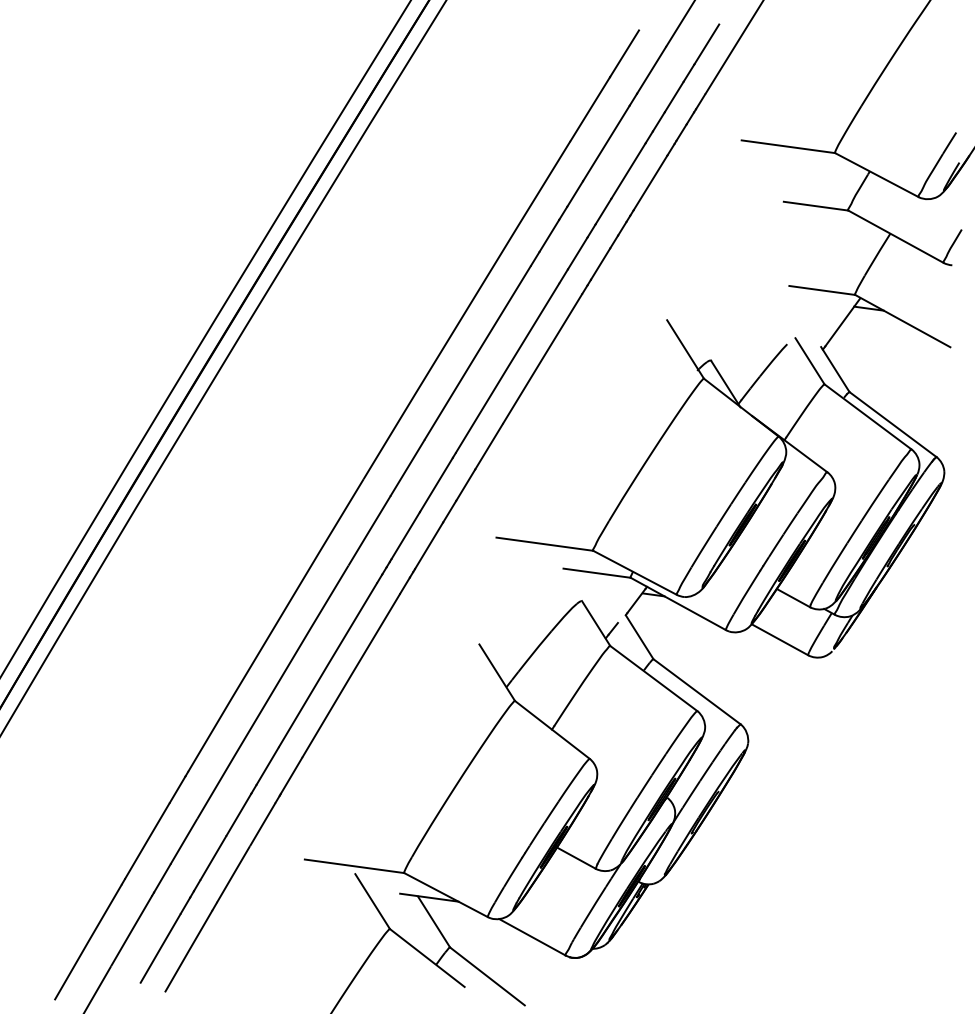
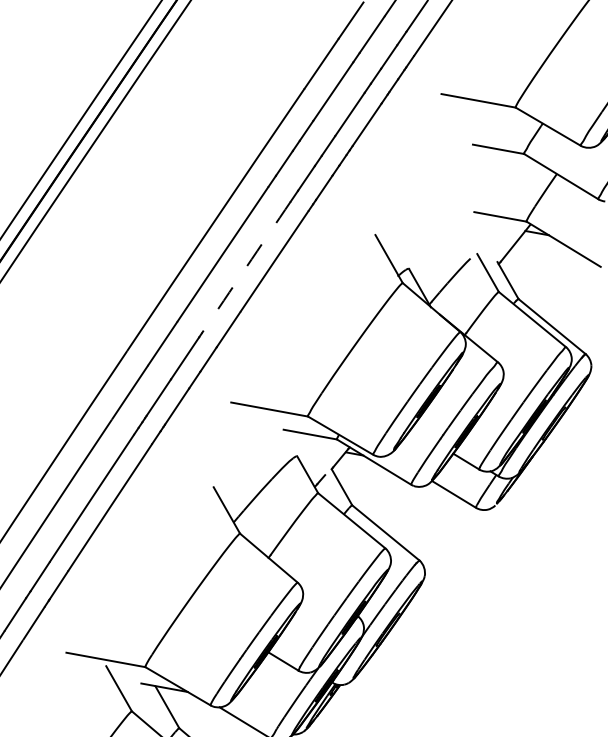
arc: (507, 368) -> (246, 267), solid -> dashed

